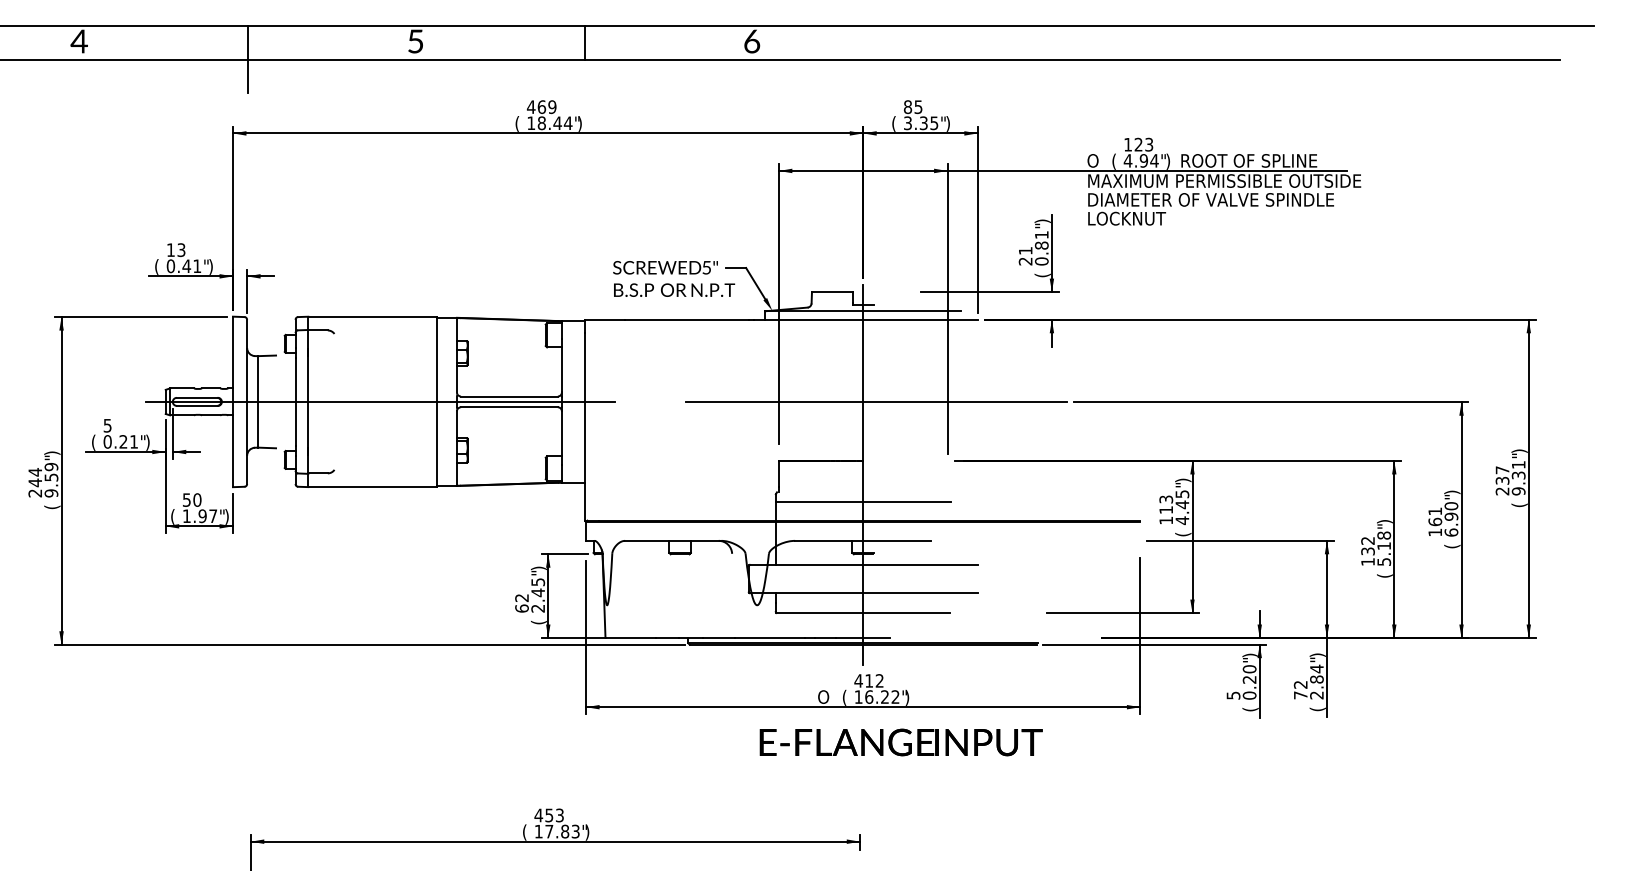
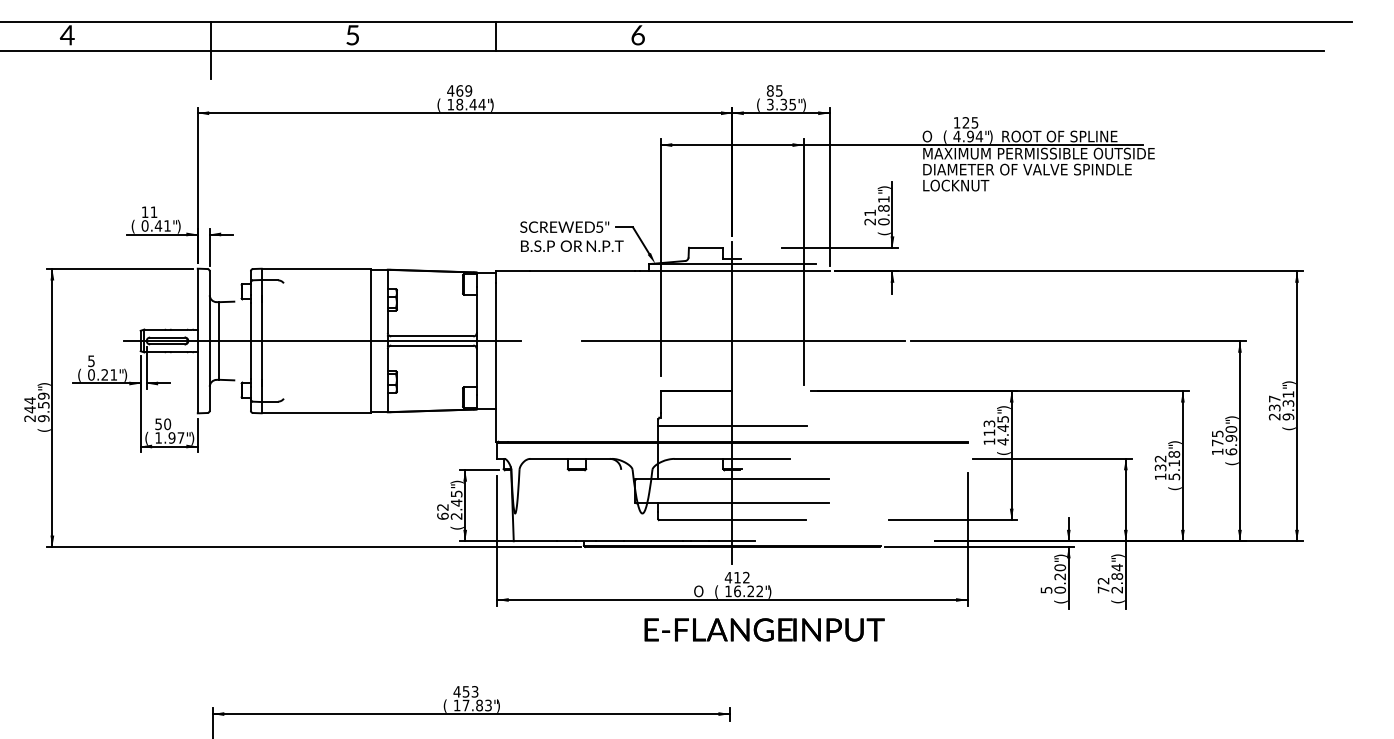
text: (1149, 143) -> (975, 121), 123 -> 125
text: (181, 250) -> (154, 212), 13 -> 11
text: (1435, 516) -> (1217, 438), 161 -> 175

